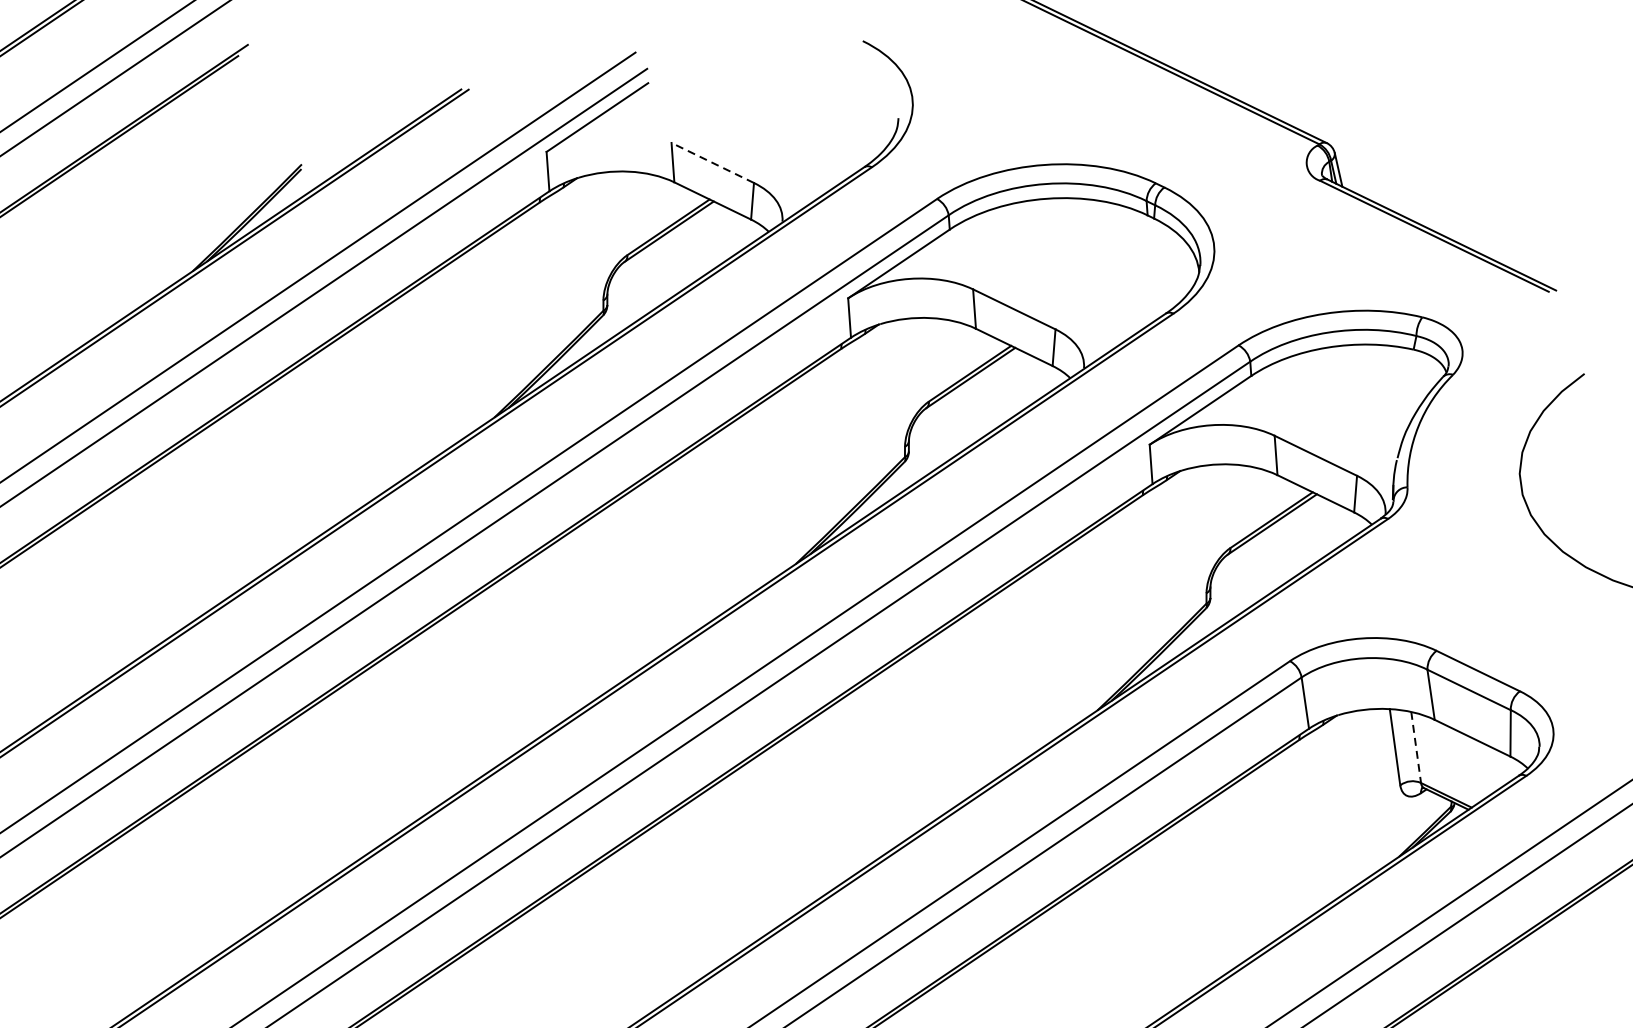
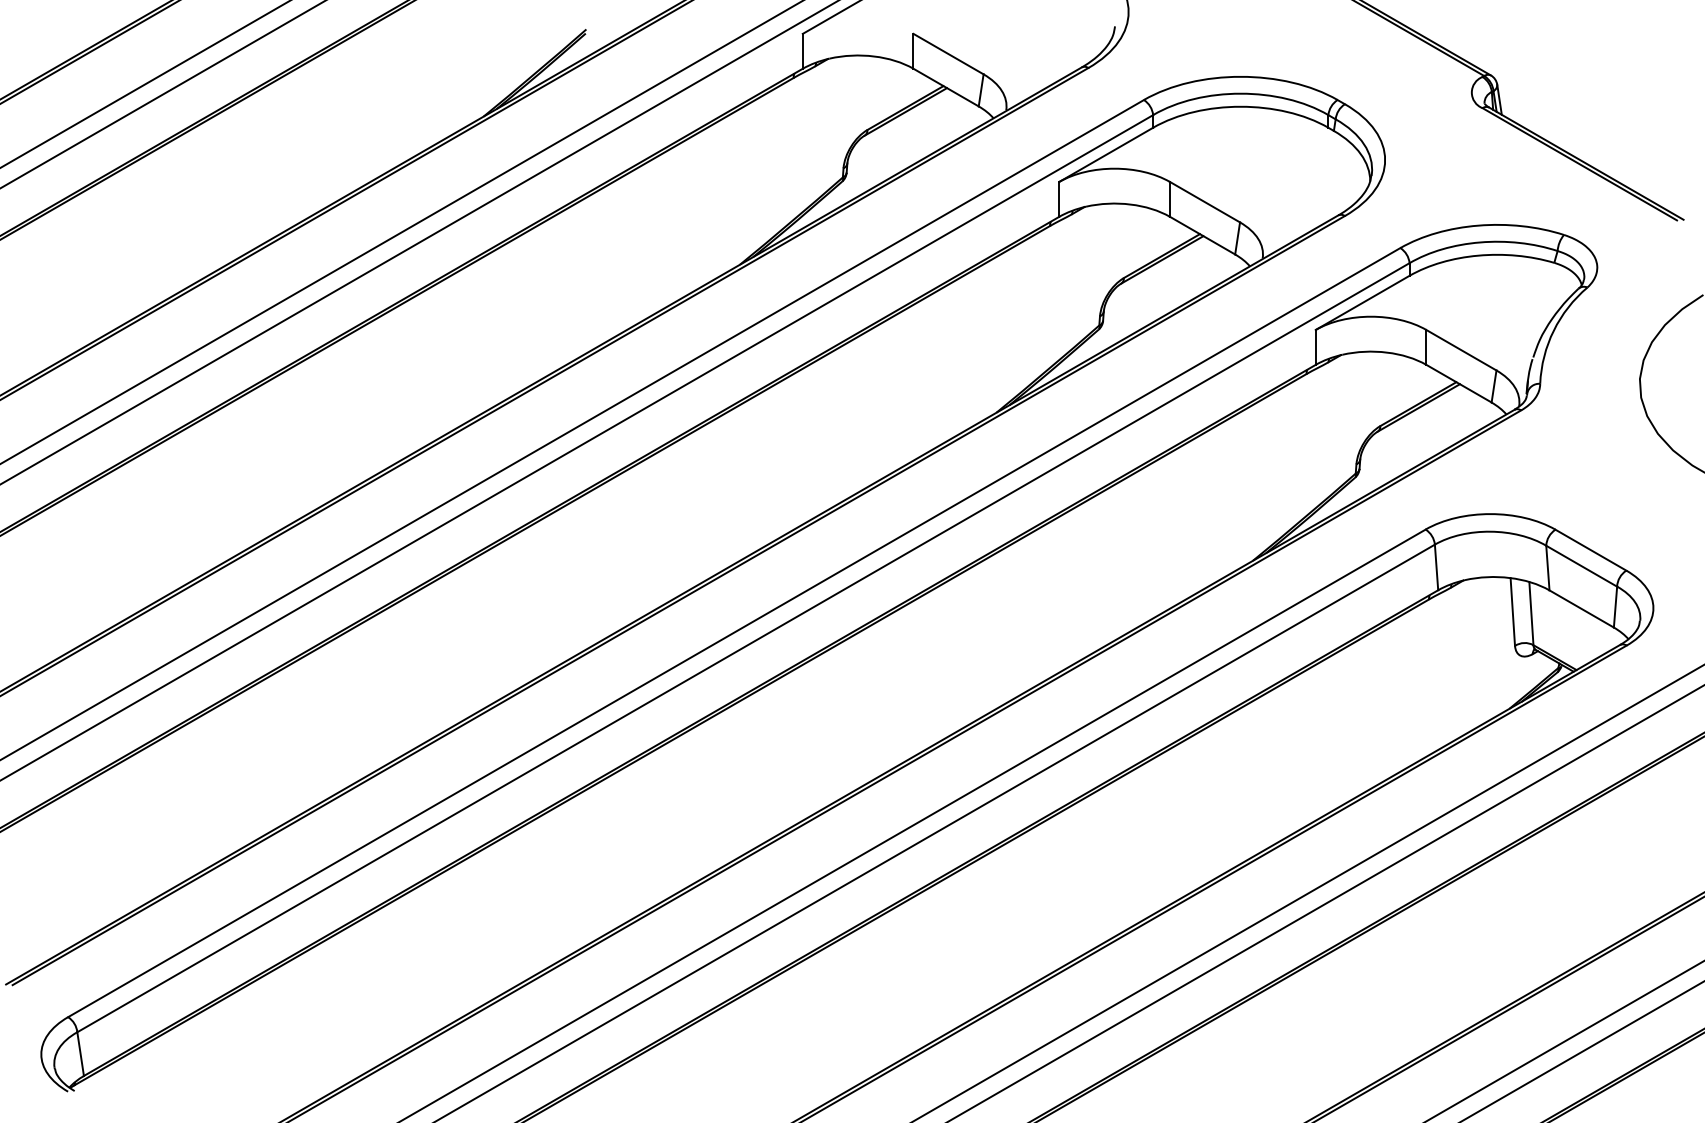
line: (712, 162) -> (948, 53), dashed -> solid
line: (1416, 747) -> (1531, 613), dashed -> solid

